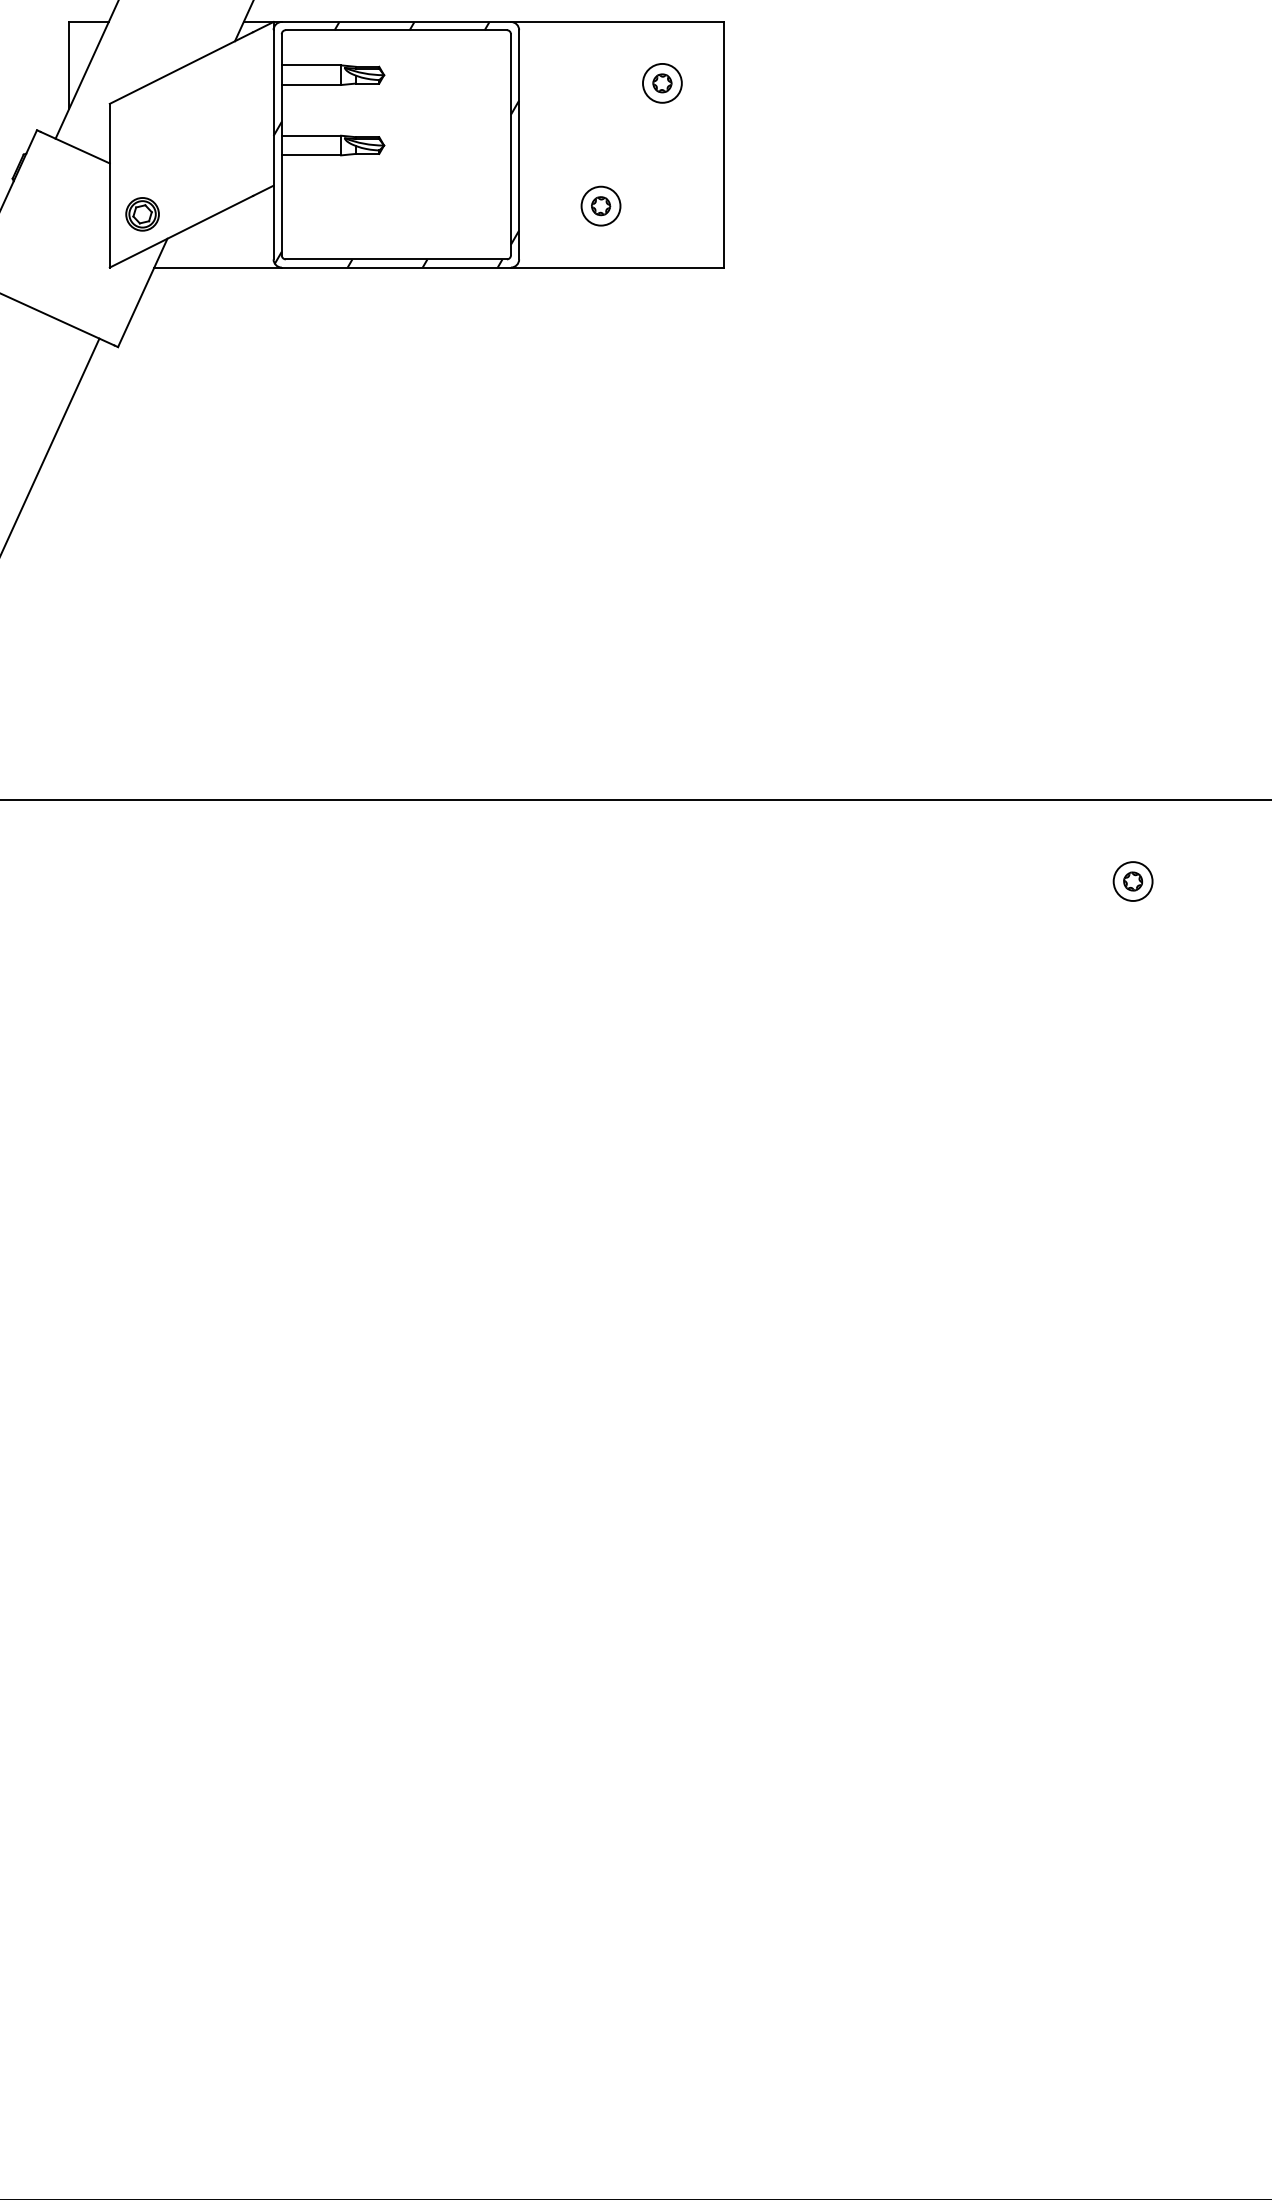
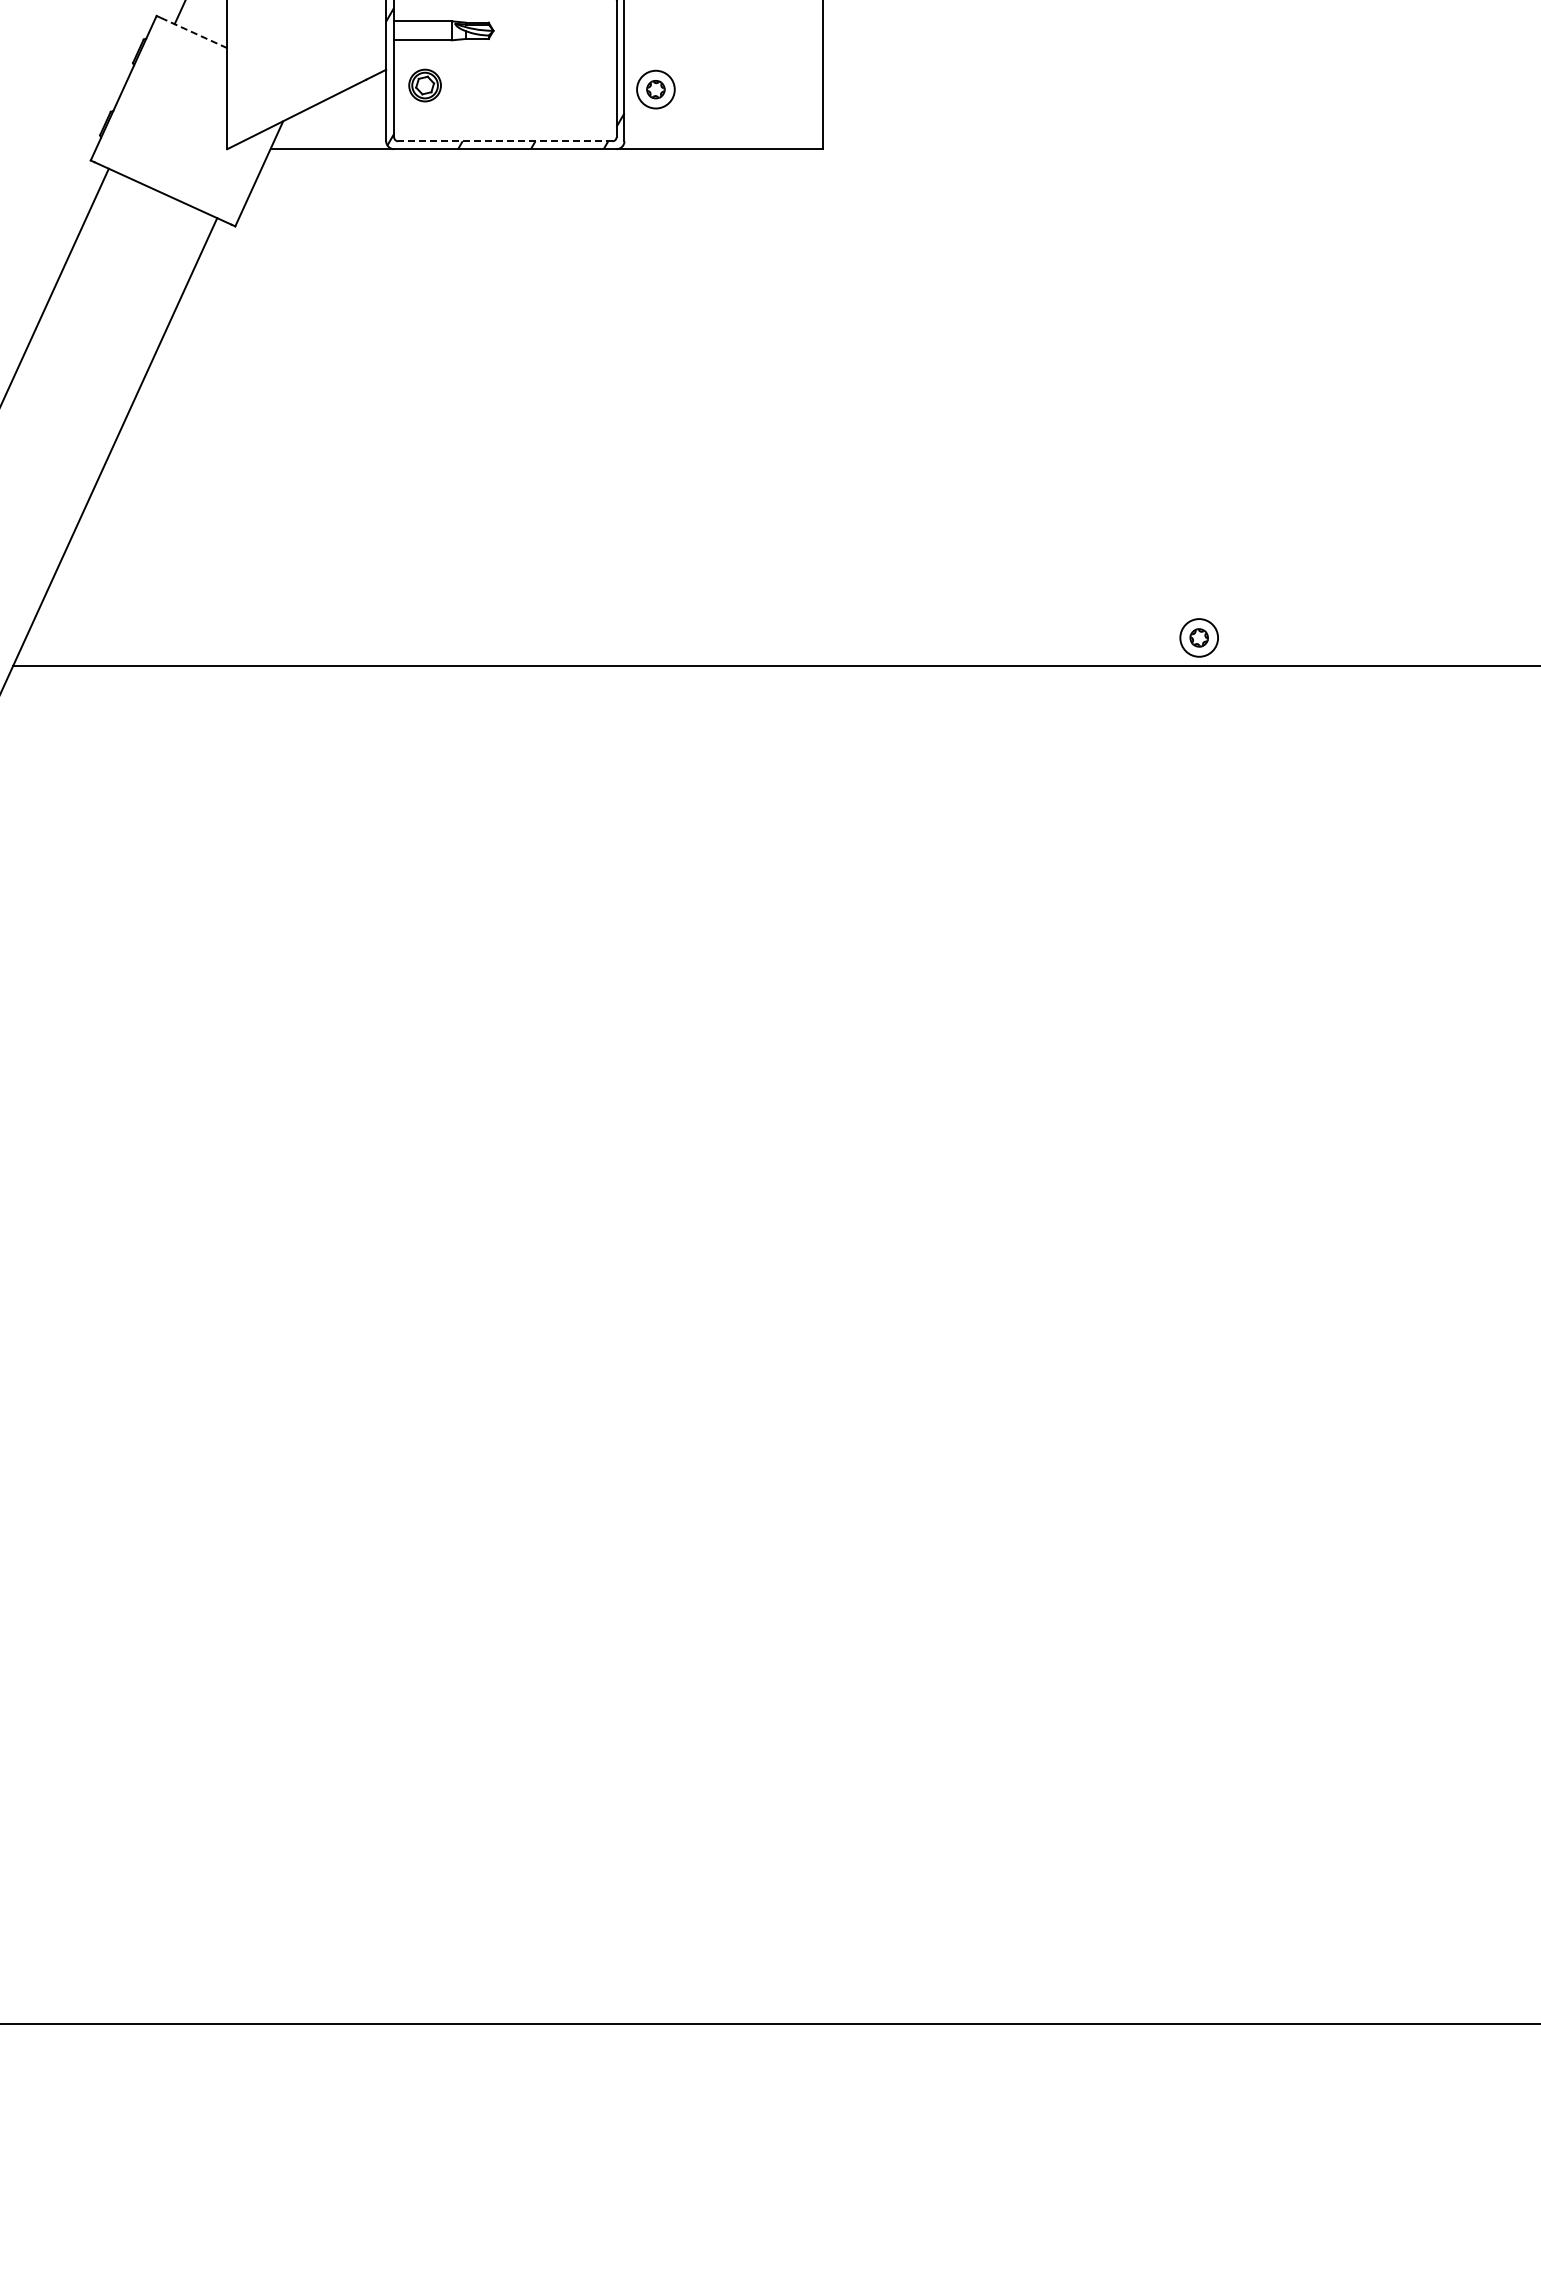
line: (74, 147) -> (193, 32), solid -> dashed
part: (600, 206) -> (655, 89), moved
part: (141, 214) -> (424, 85), moved
line: (395, 259) -> (504, 141), solid -> dashed
part: (1132, 881) -> (1198, 637), moved

